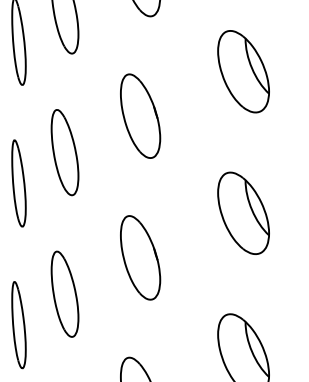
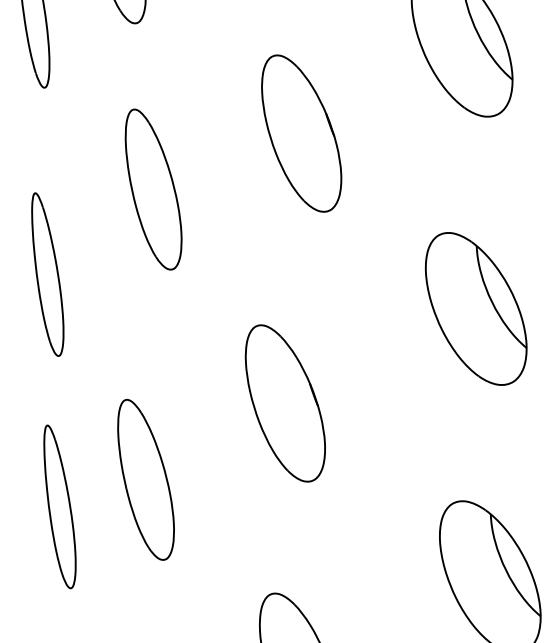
part: (140, 115) -> (301, 132), moved
part: (64, 152) -> (152, 189), moved
part: (18, 325) -> (59, 507), moved

